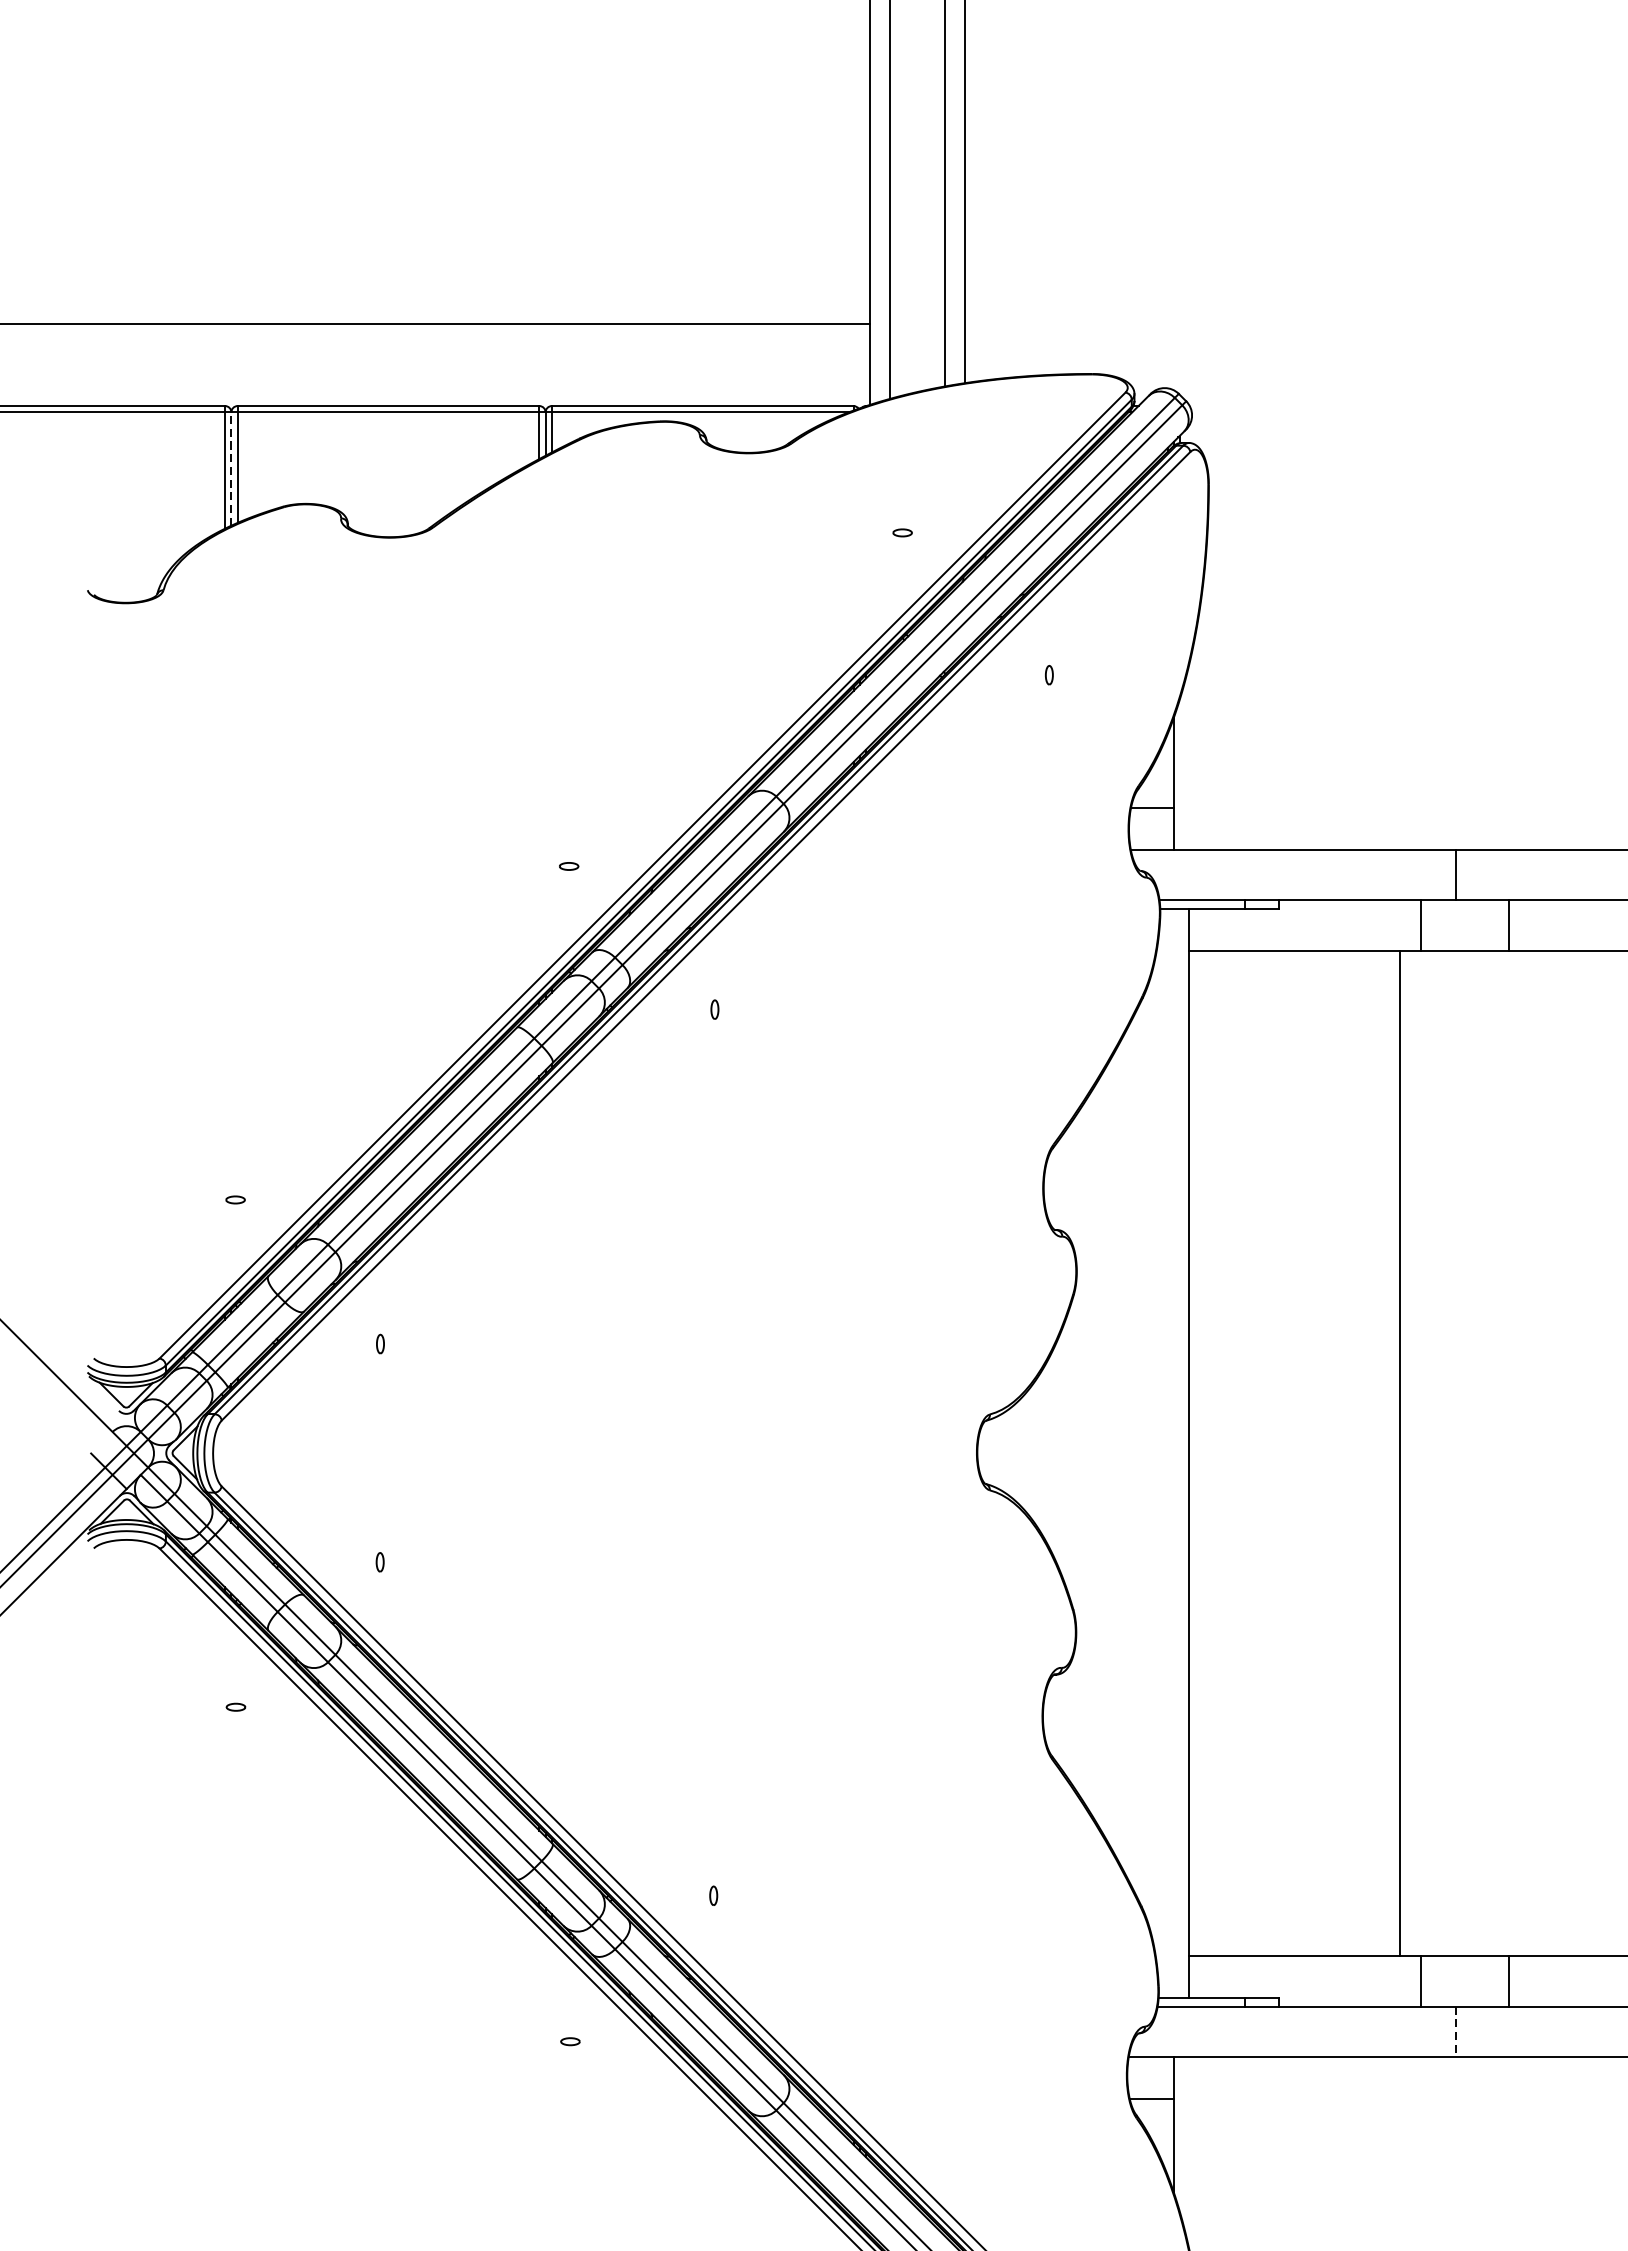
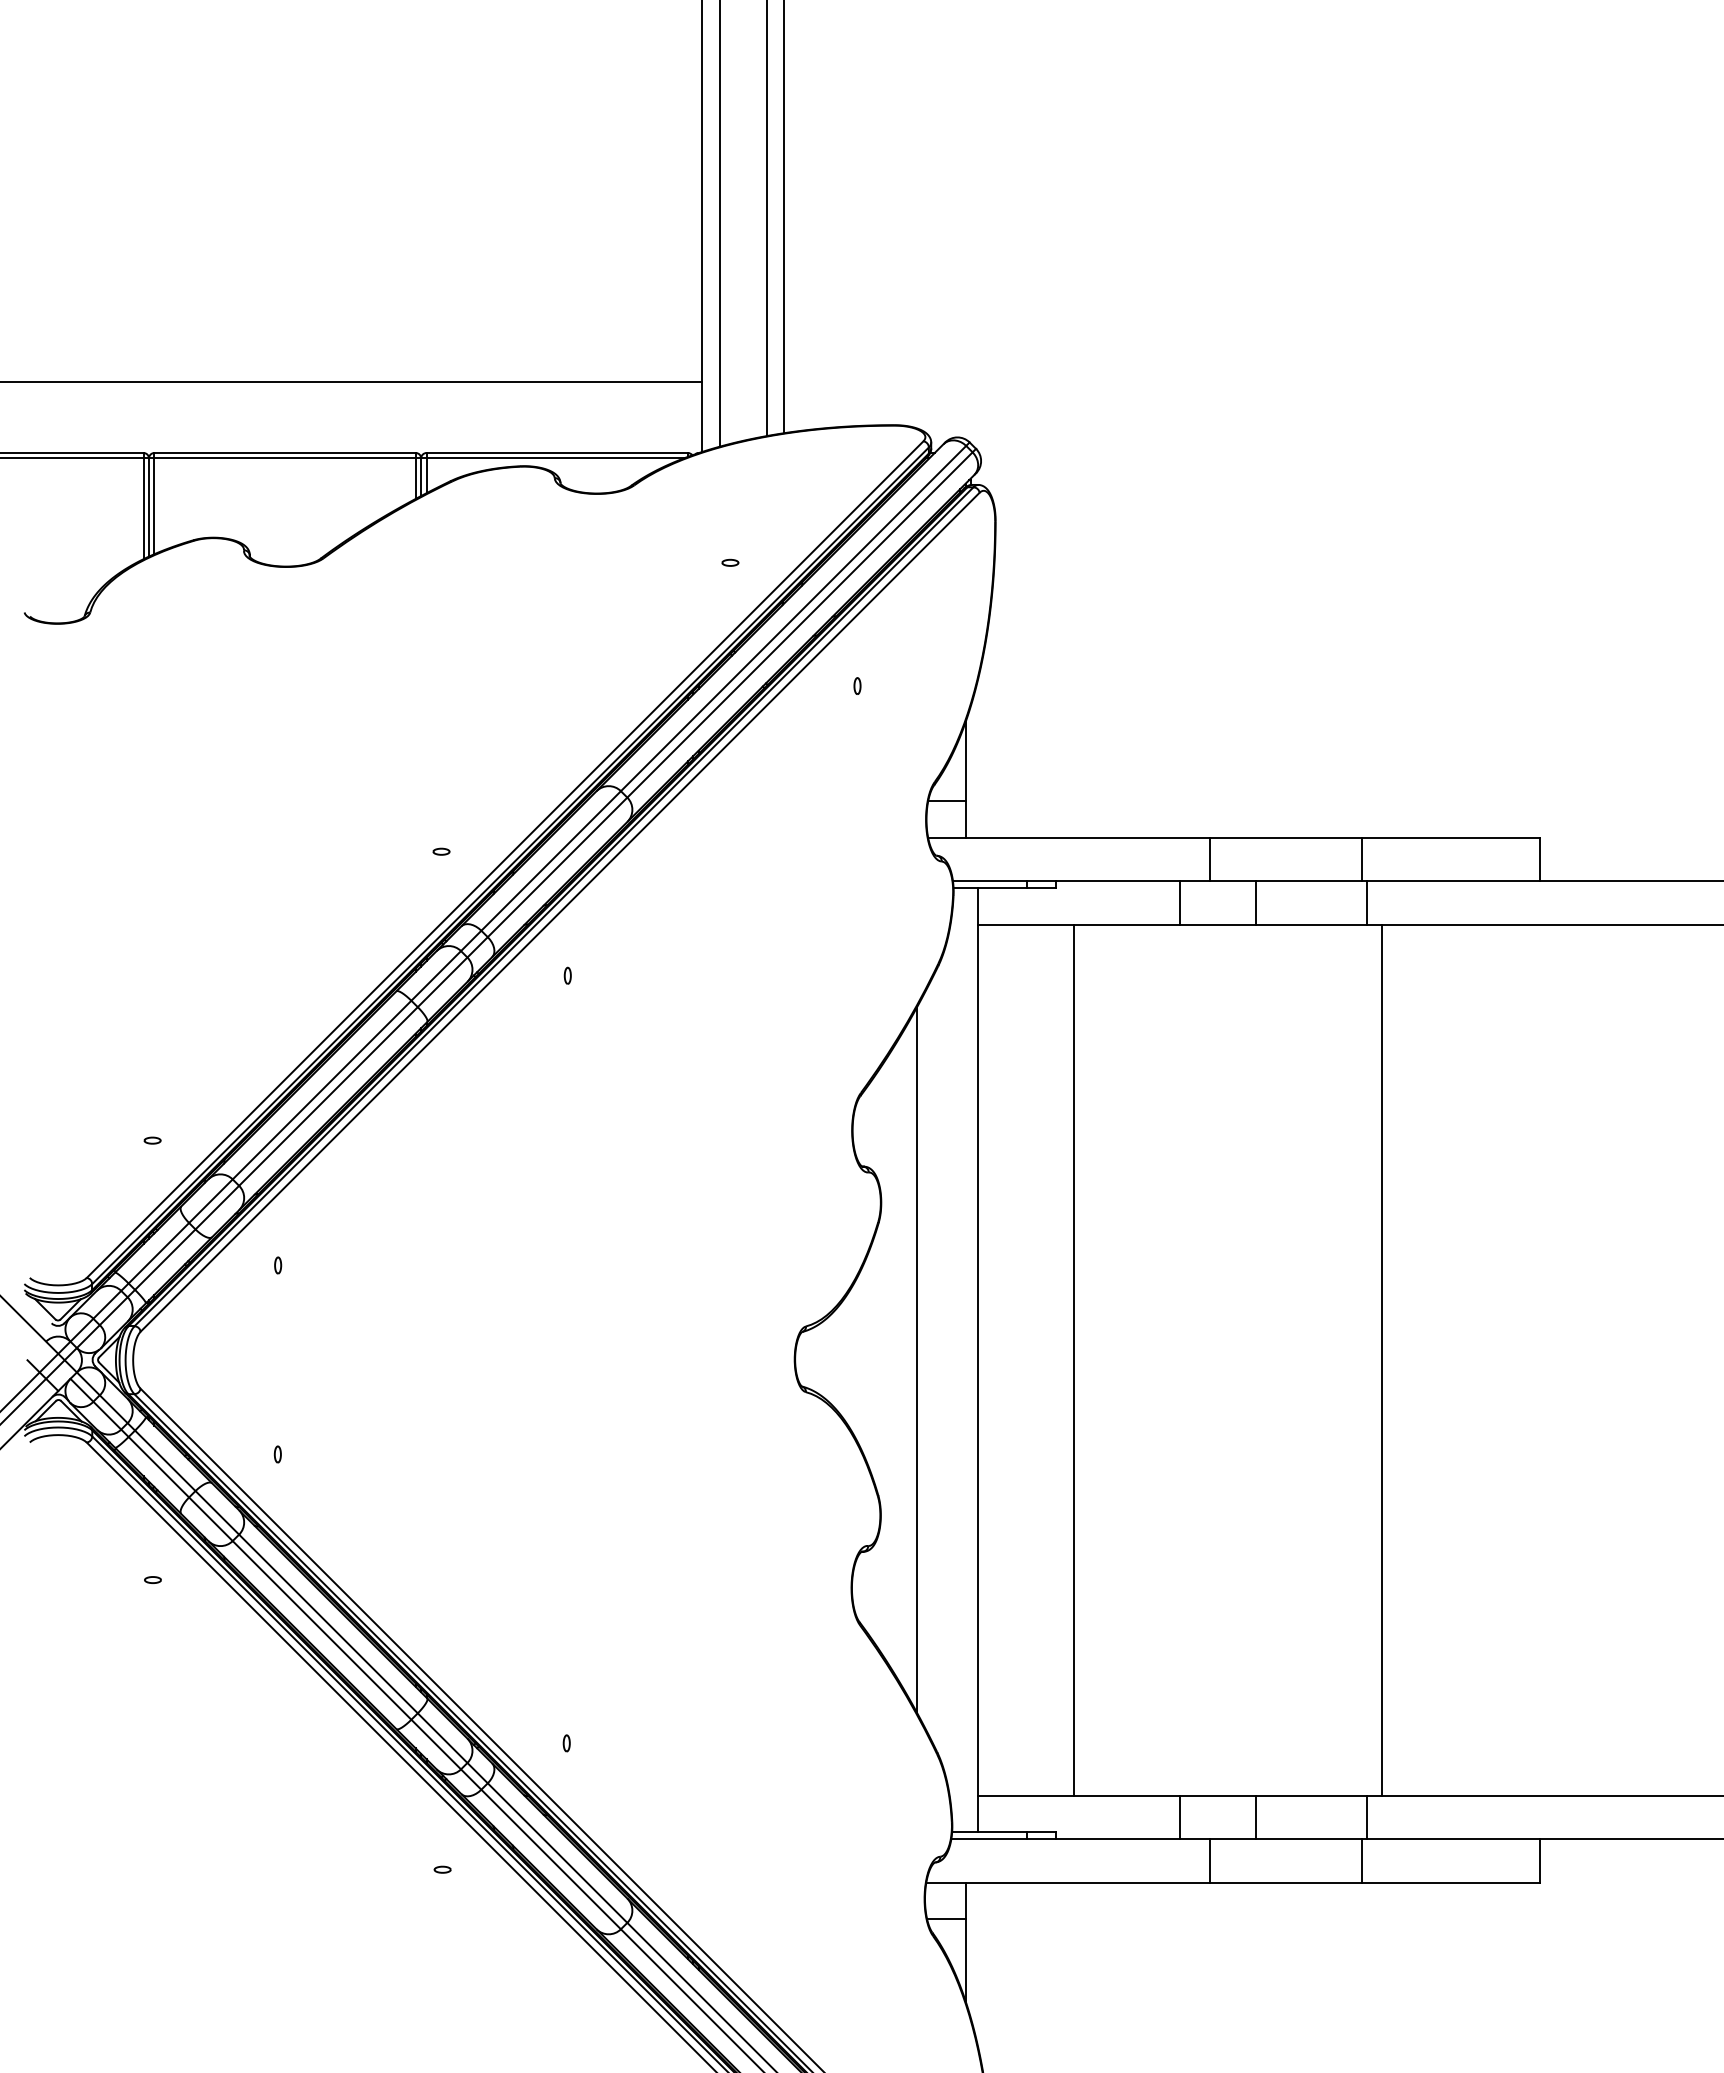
line: (231, 468) -> (149, 507), dashed -> solid
line: (1117, 1452) -> (916, 1359), added
line: (1400, 1452) -> (1074, 1359), moved
line: (1456, 2032) -> (1210, 1861), dashed -> solid

